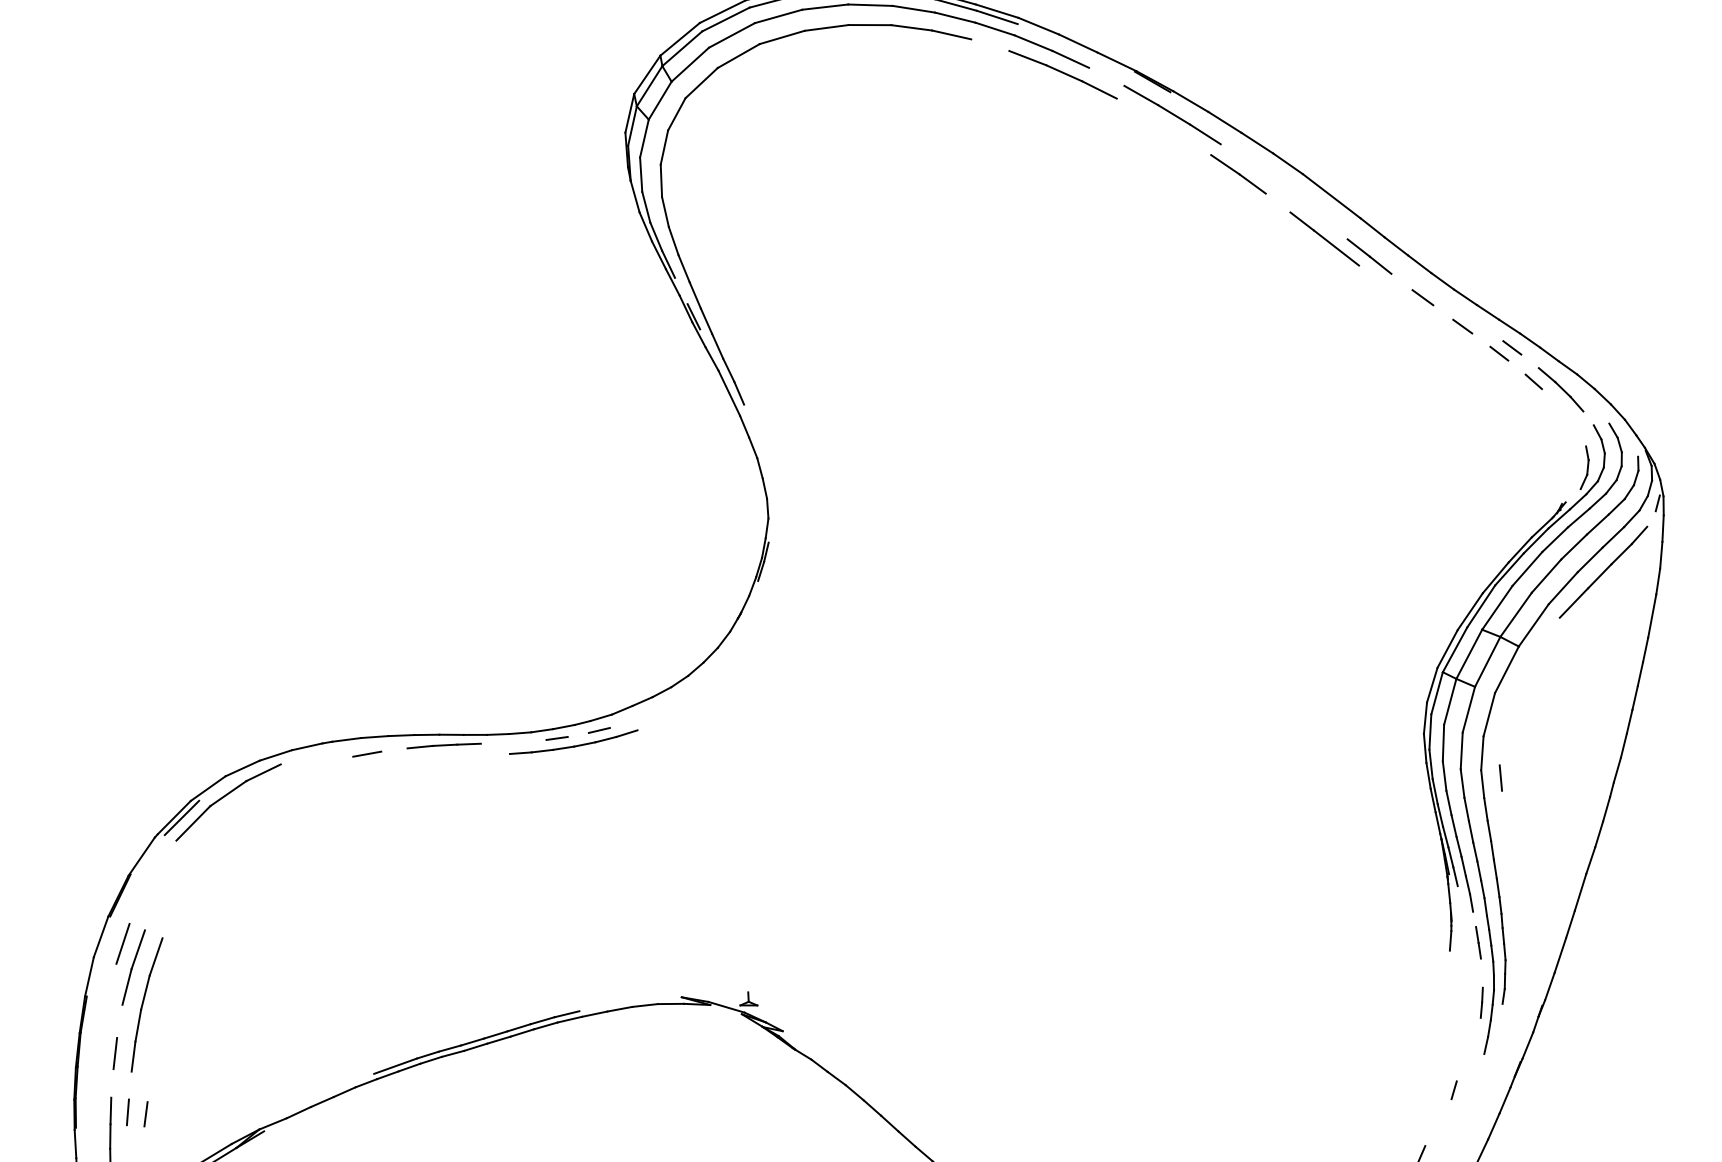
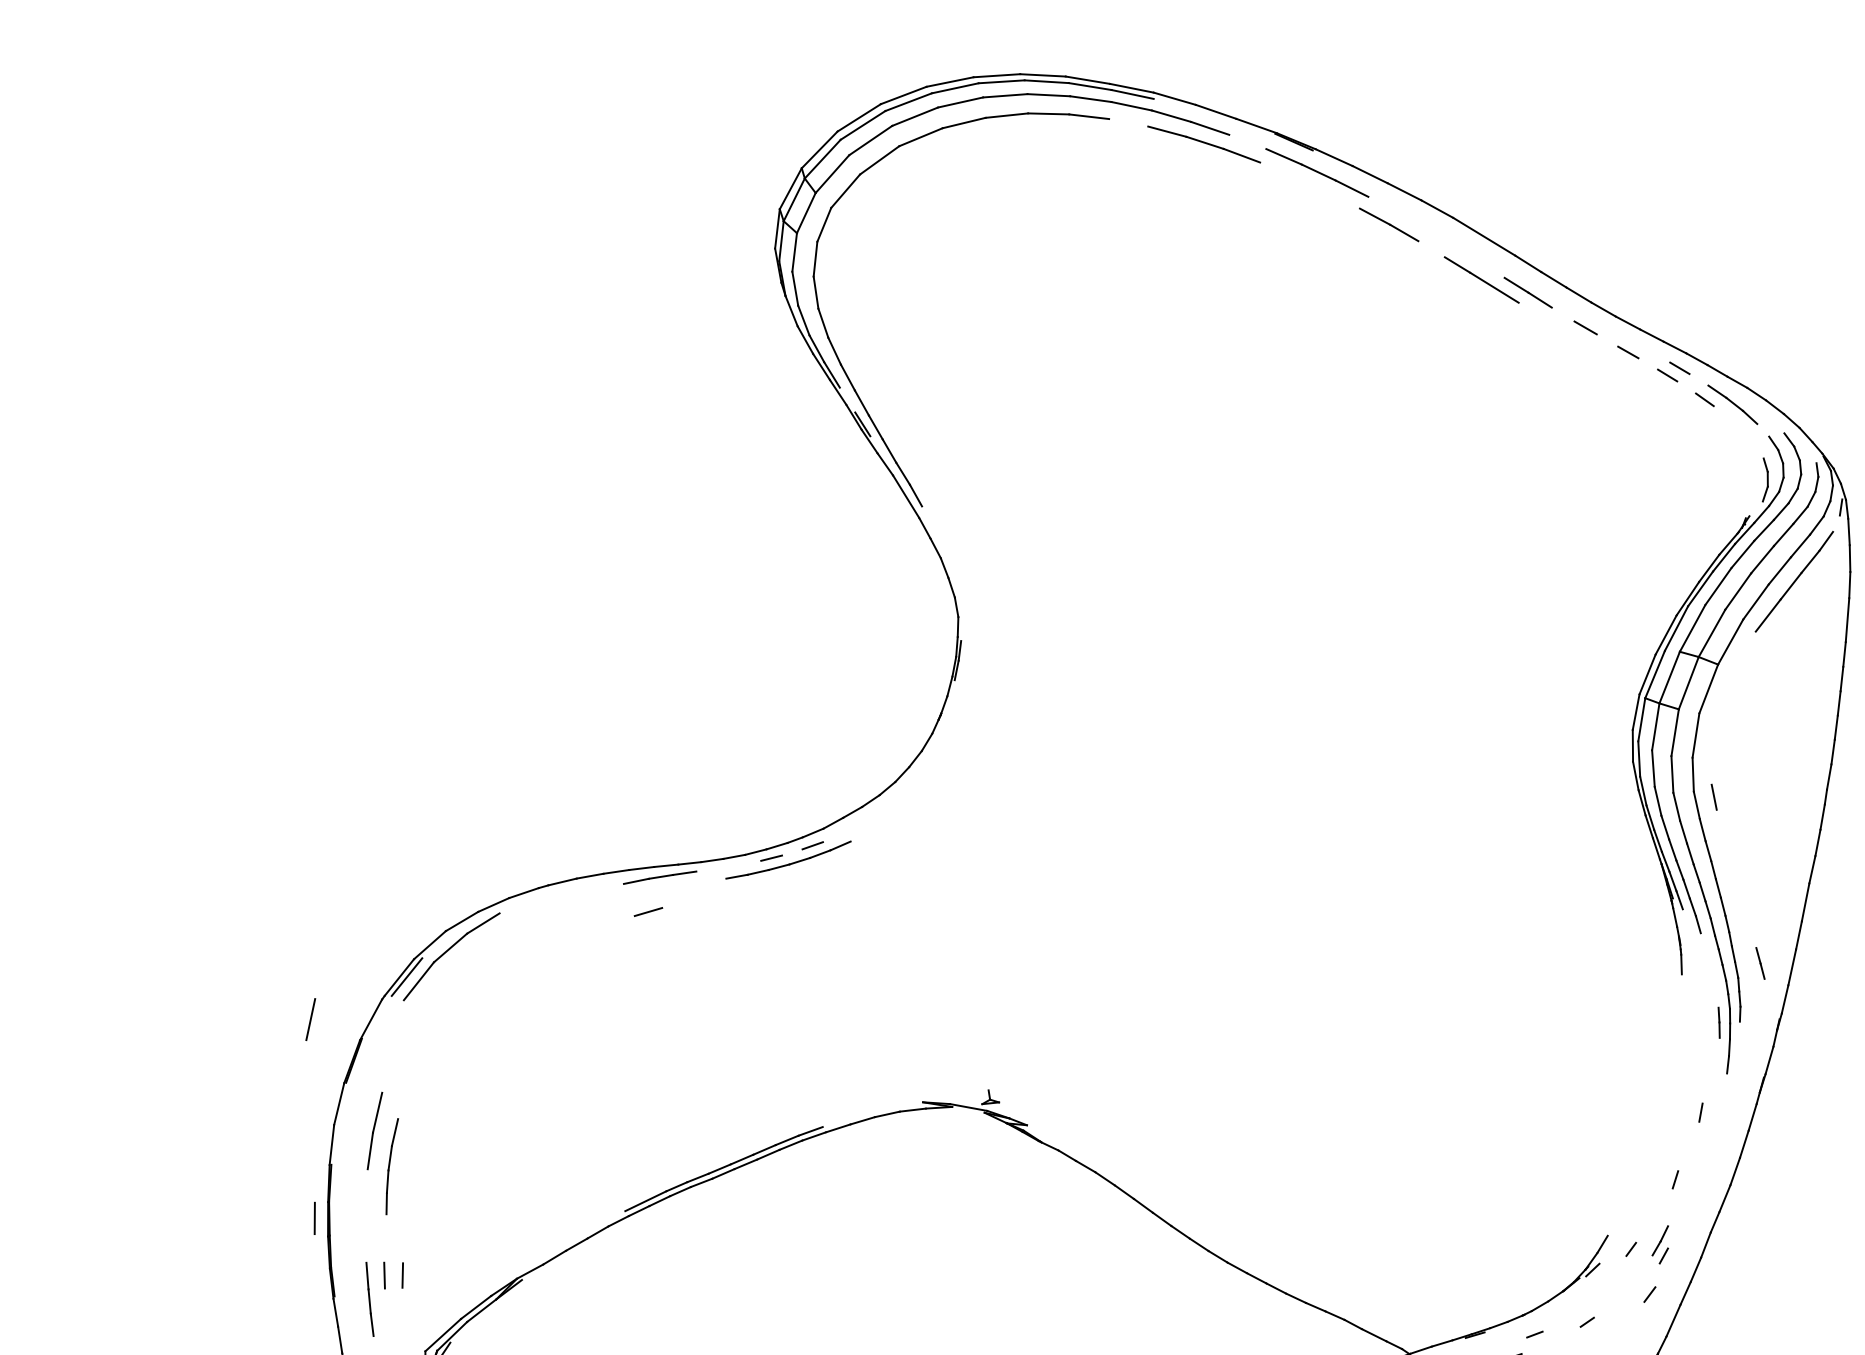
line: (367, 753) -> (648, 911), moved
line: (1478, 942) -> (1760, 963), moved
line: (122, 943) -> (310, 1019), moved
part: (147, 1004) -> (392, 1166), size x0.7
line: (115, 1052) -> (314, 1217), moved

